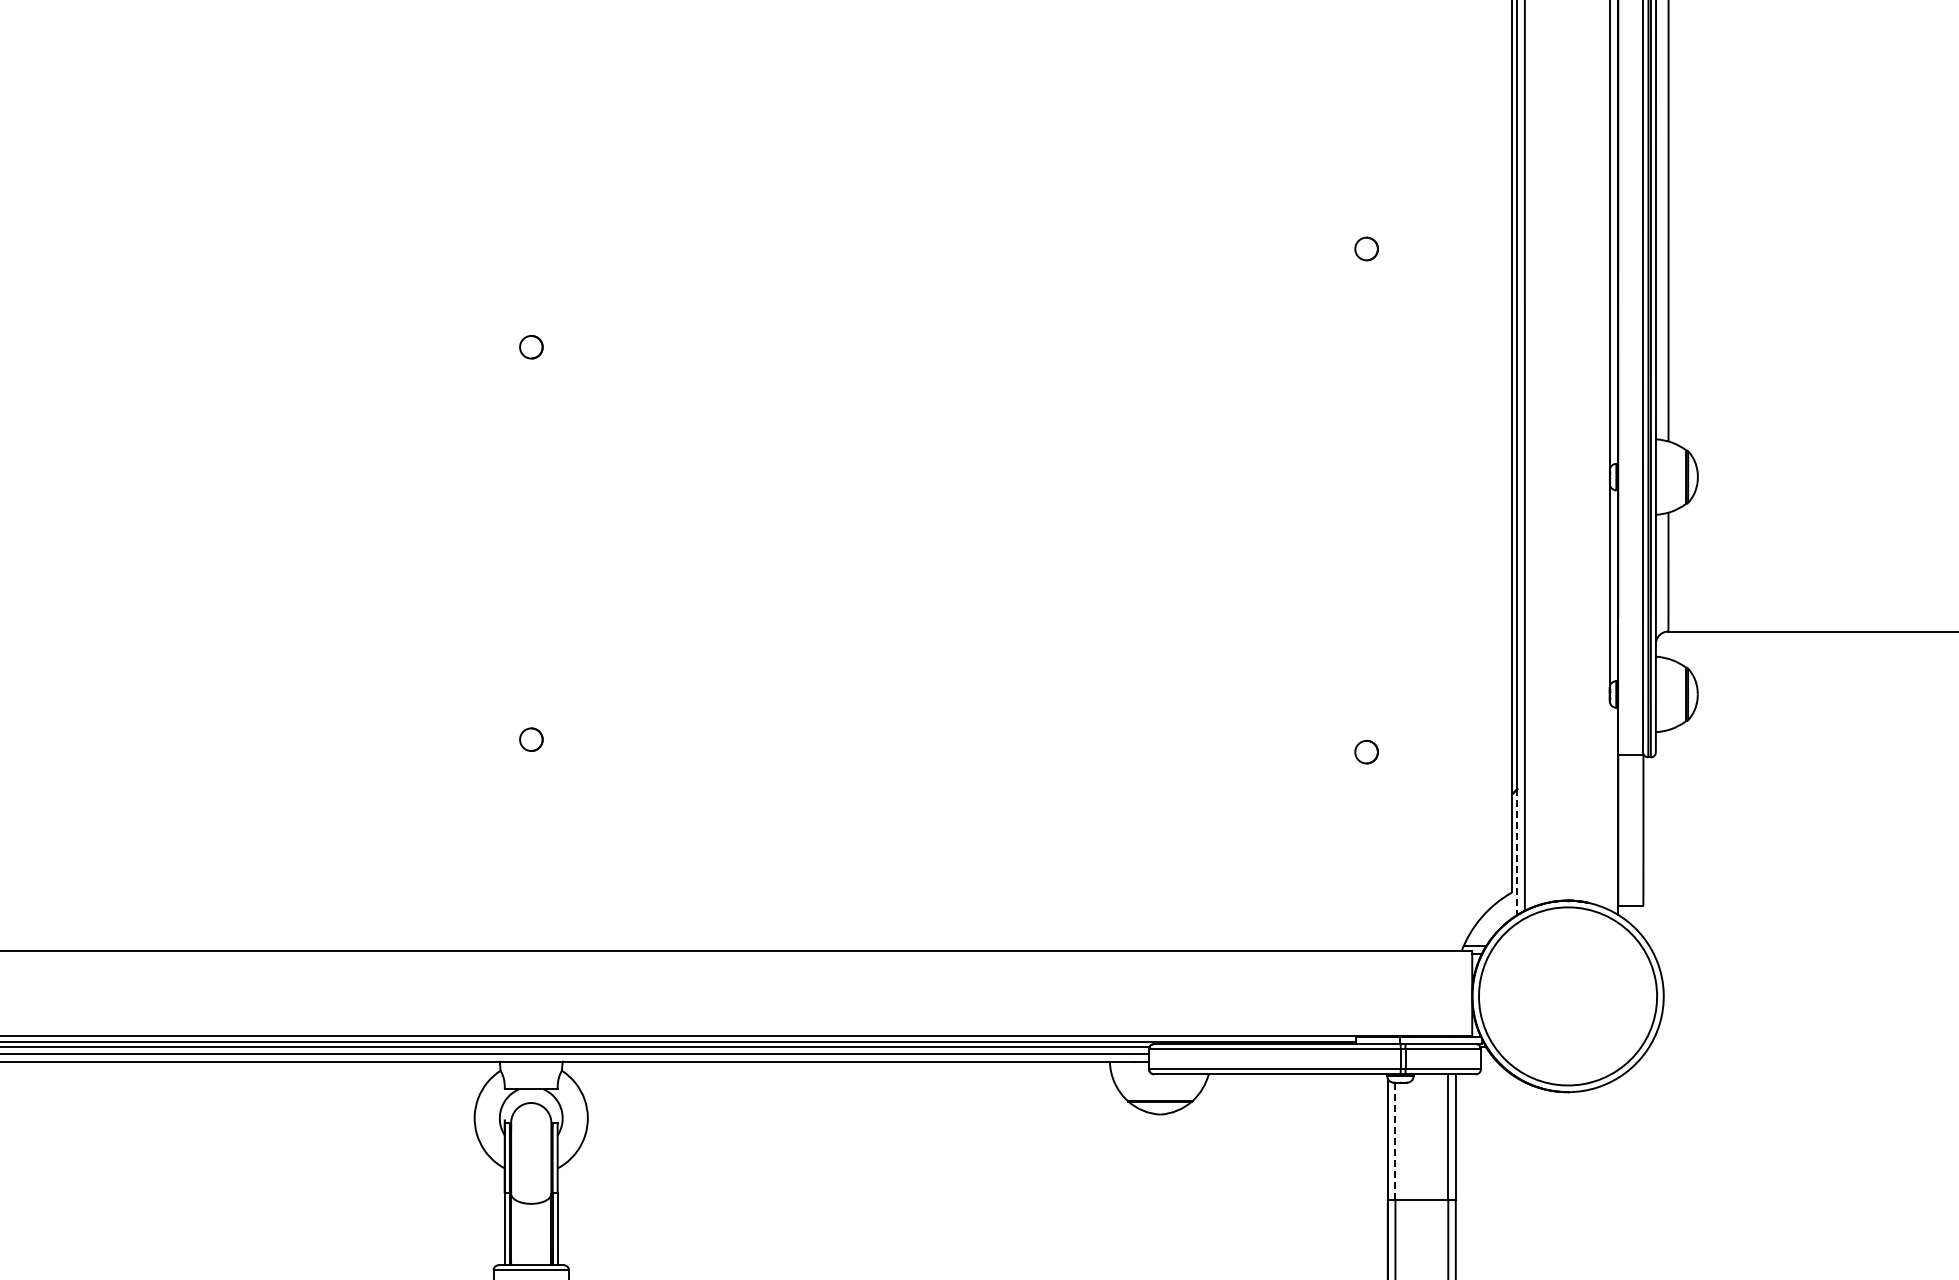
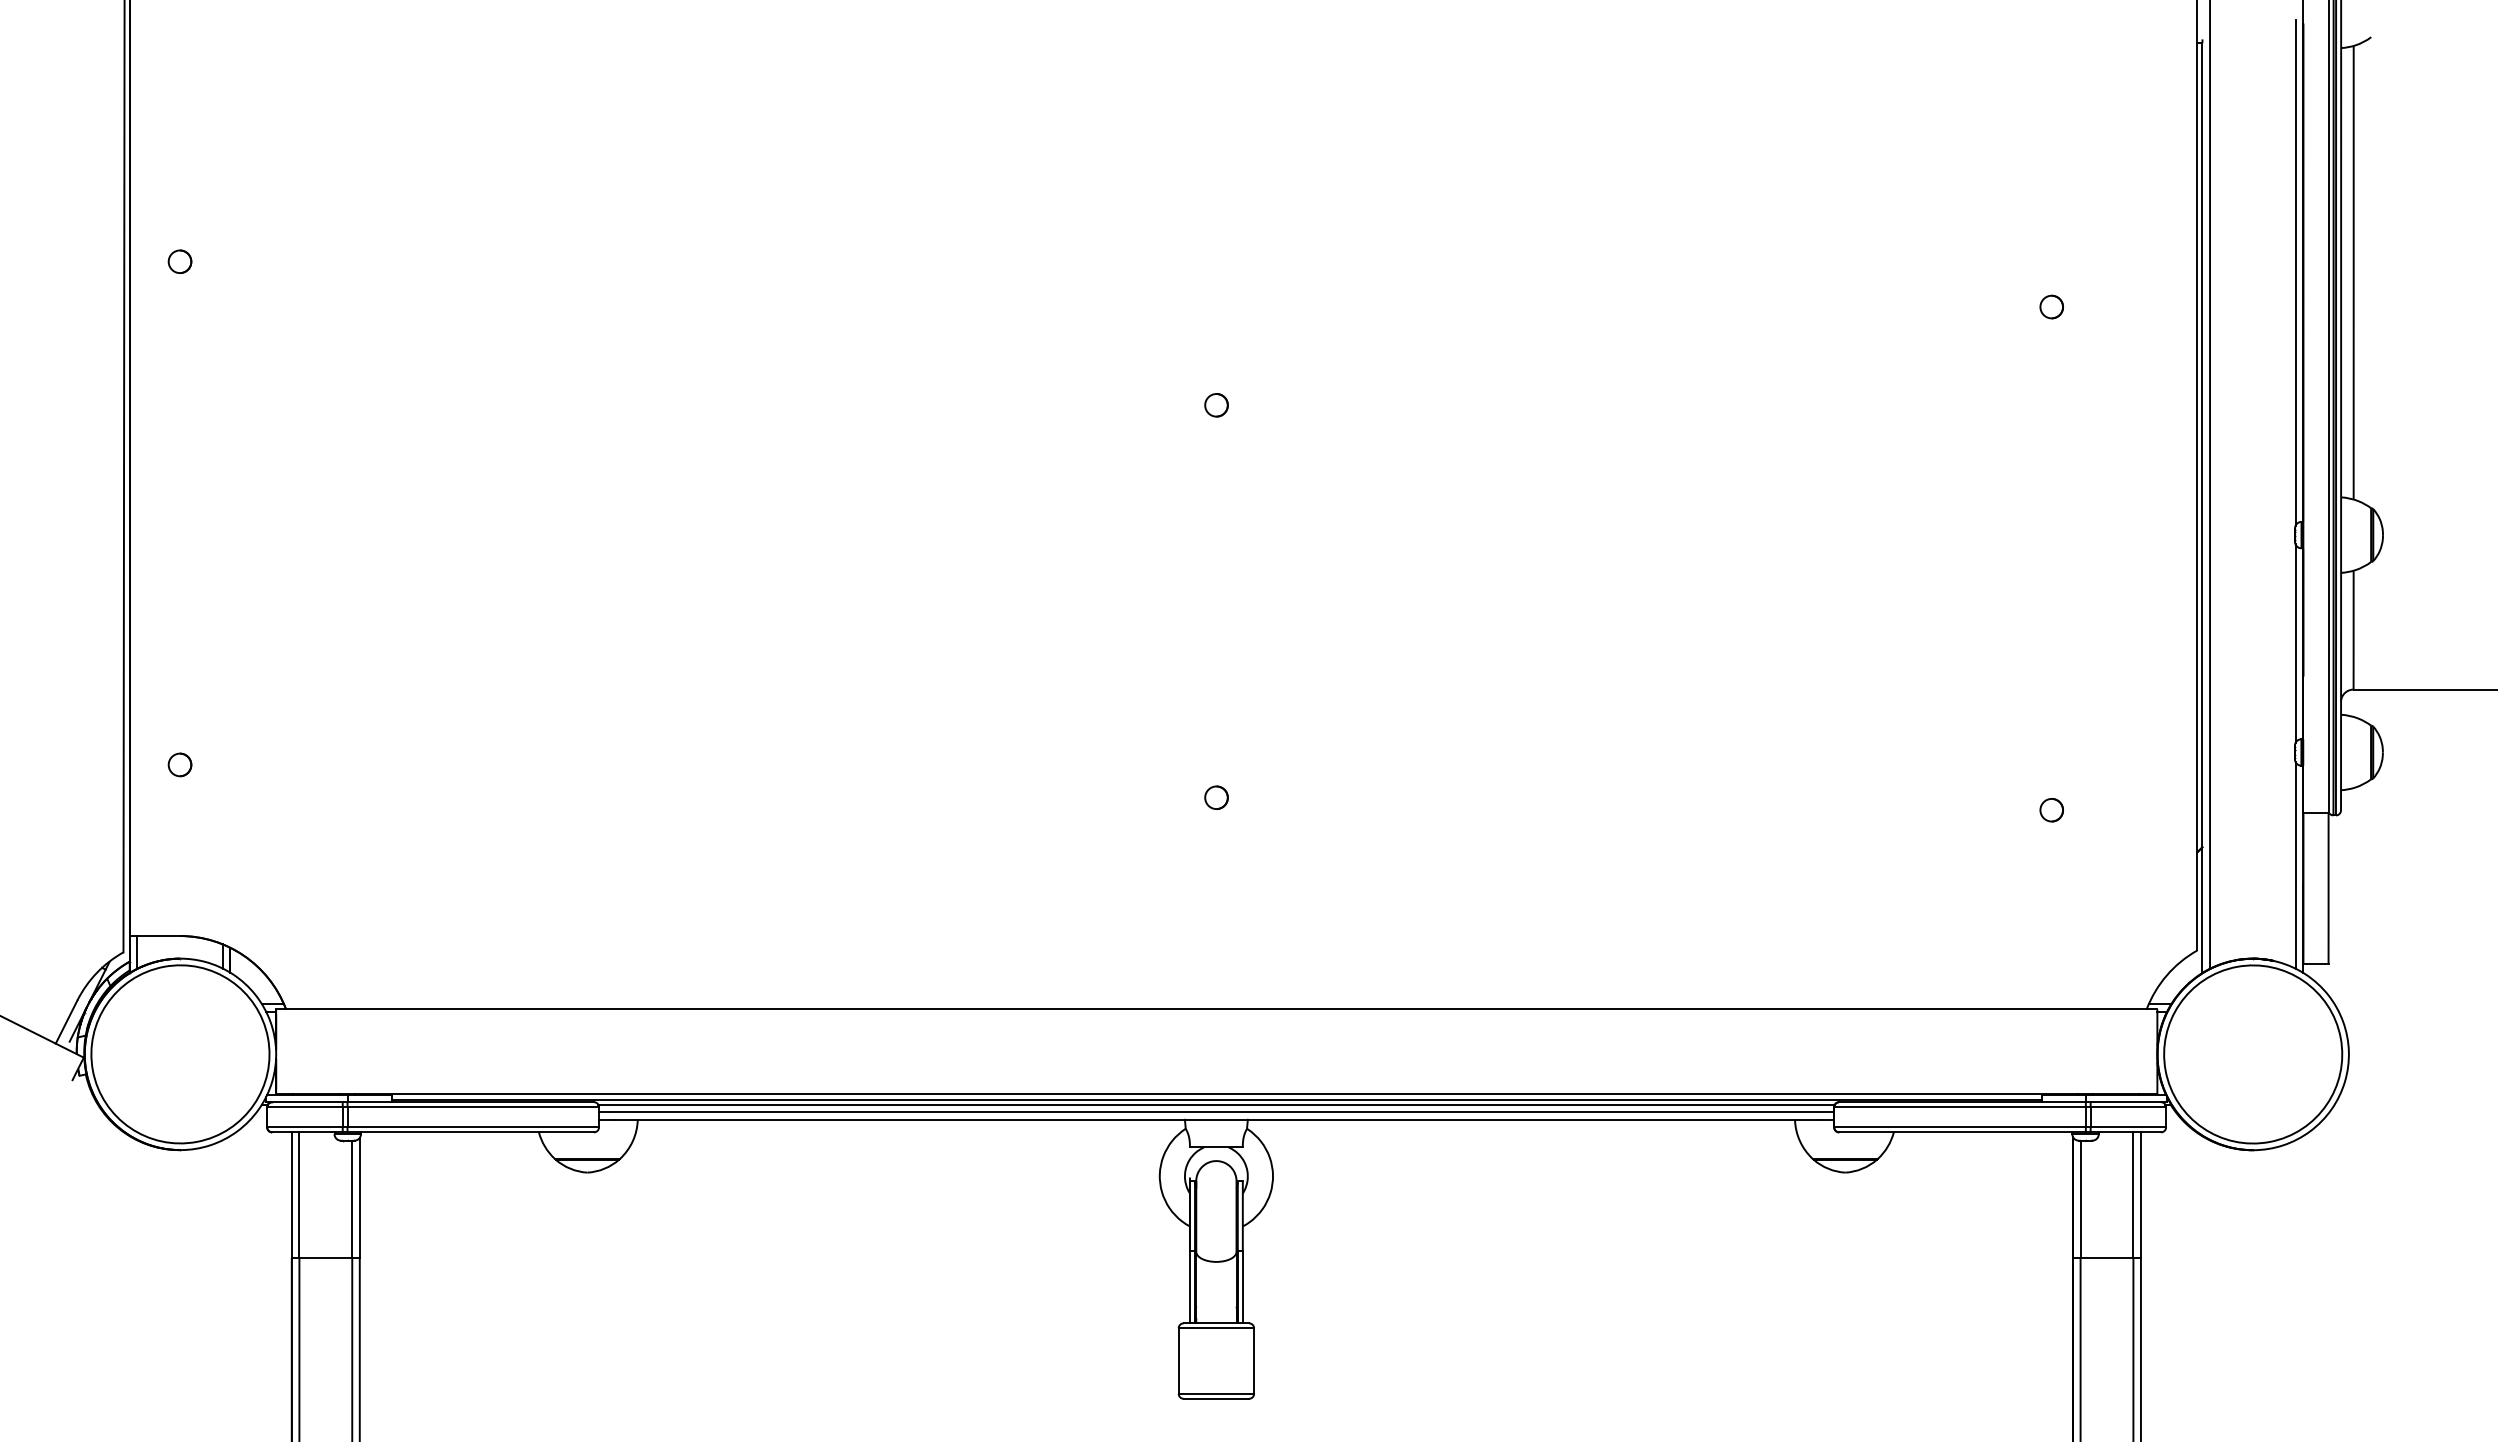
line: (1610, 806) -> (2295, 864), added
line: (1517, 852) -> (2202, 910), dashed -> solid
line: (1395, 1141) -> (2080, 1199), dashed -> solid

